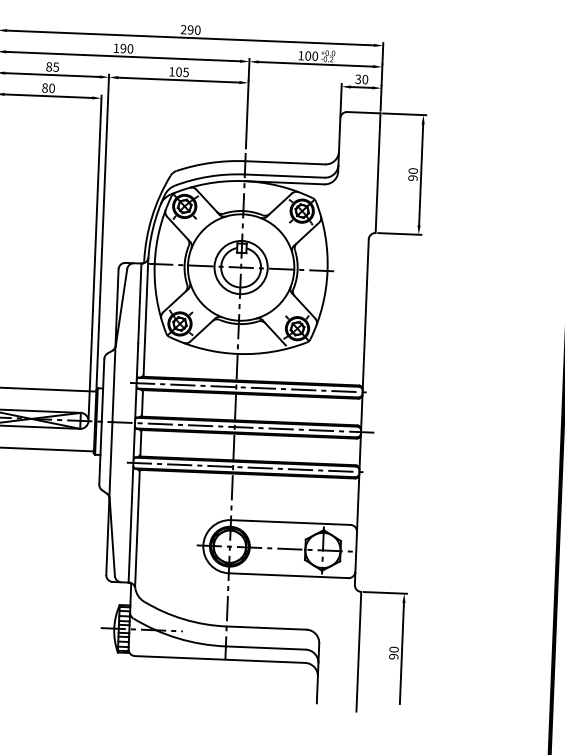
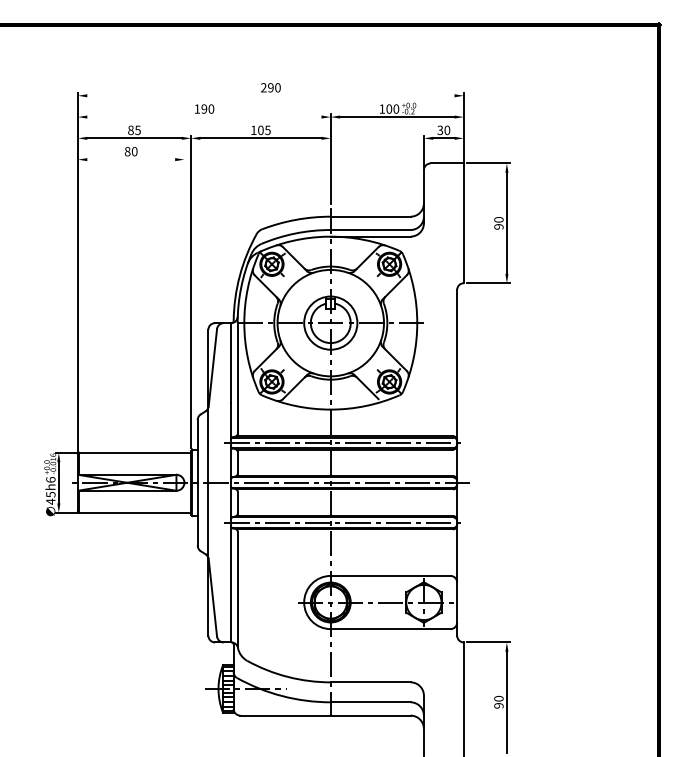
line: (190, 37) -> (270, 95), removed
line: (123, 57) -> (204, 117), removed
line: (48, 96) -> (131, 159), removed
line: (95, 257) -> (184, 318), removed

